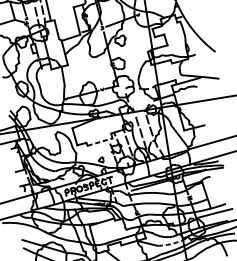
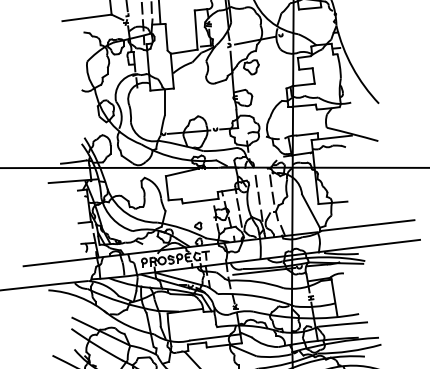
line: (100, 142) -> (201, 201), dashed -> solid
arc: (170, 243) -> (274, 356), dashed -> solid

